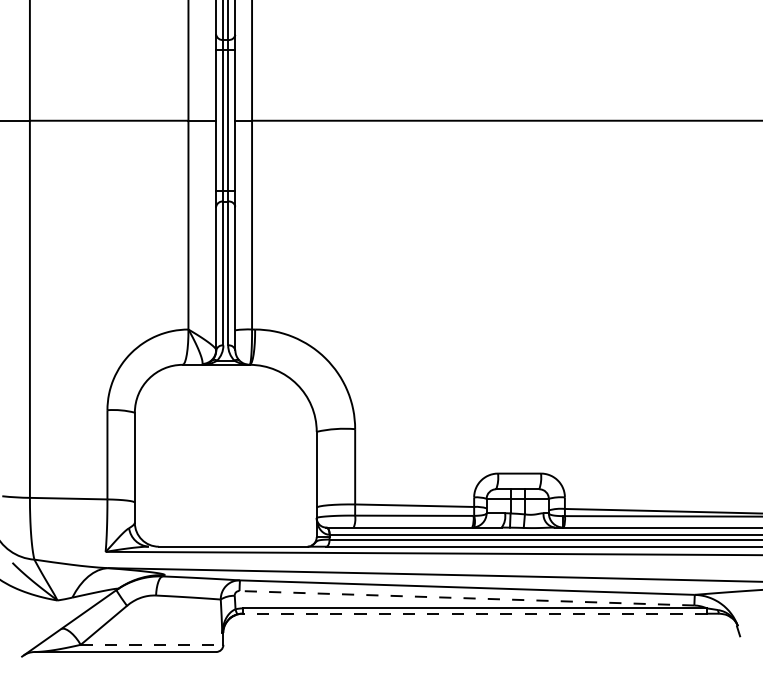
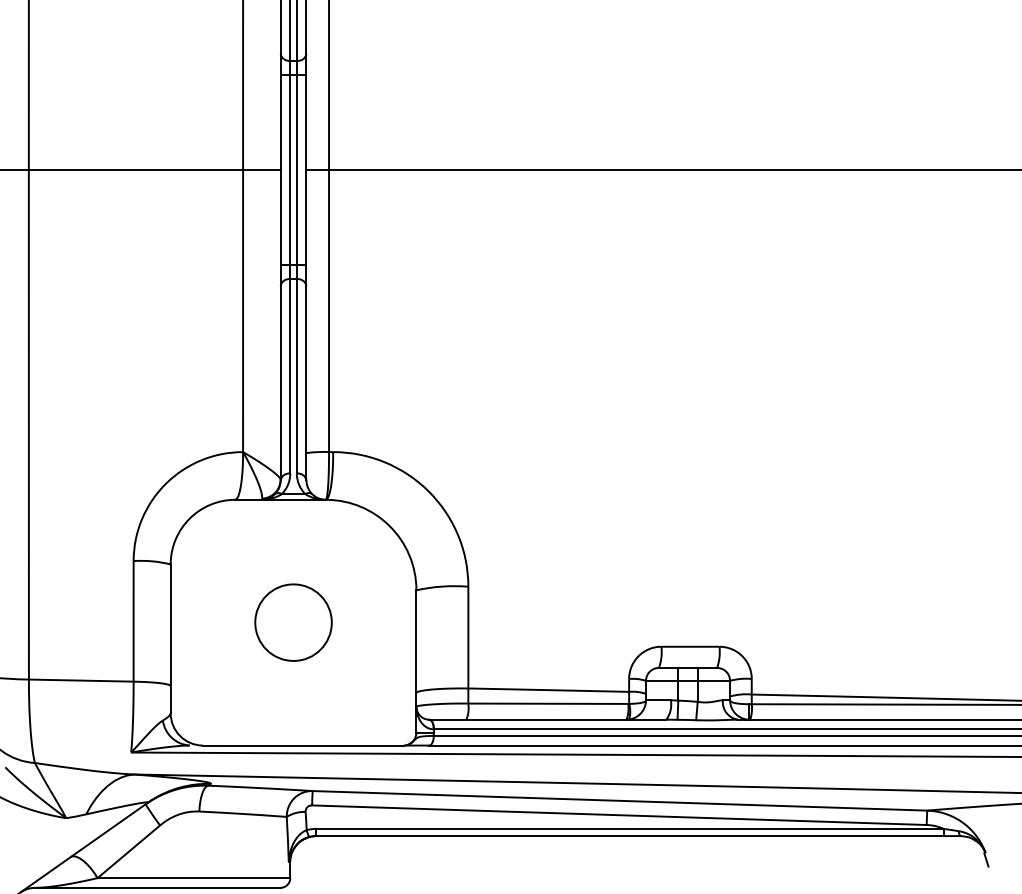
circle: (225, 455) -> (293, 622), added
line: (466, 598) -> (618, 815), dashed -> solid
line: (474, 613) -> (629, 835), dashed -> solid
line: (152, 644) -> (194, 877), dashed -> solid

